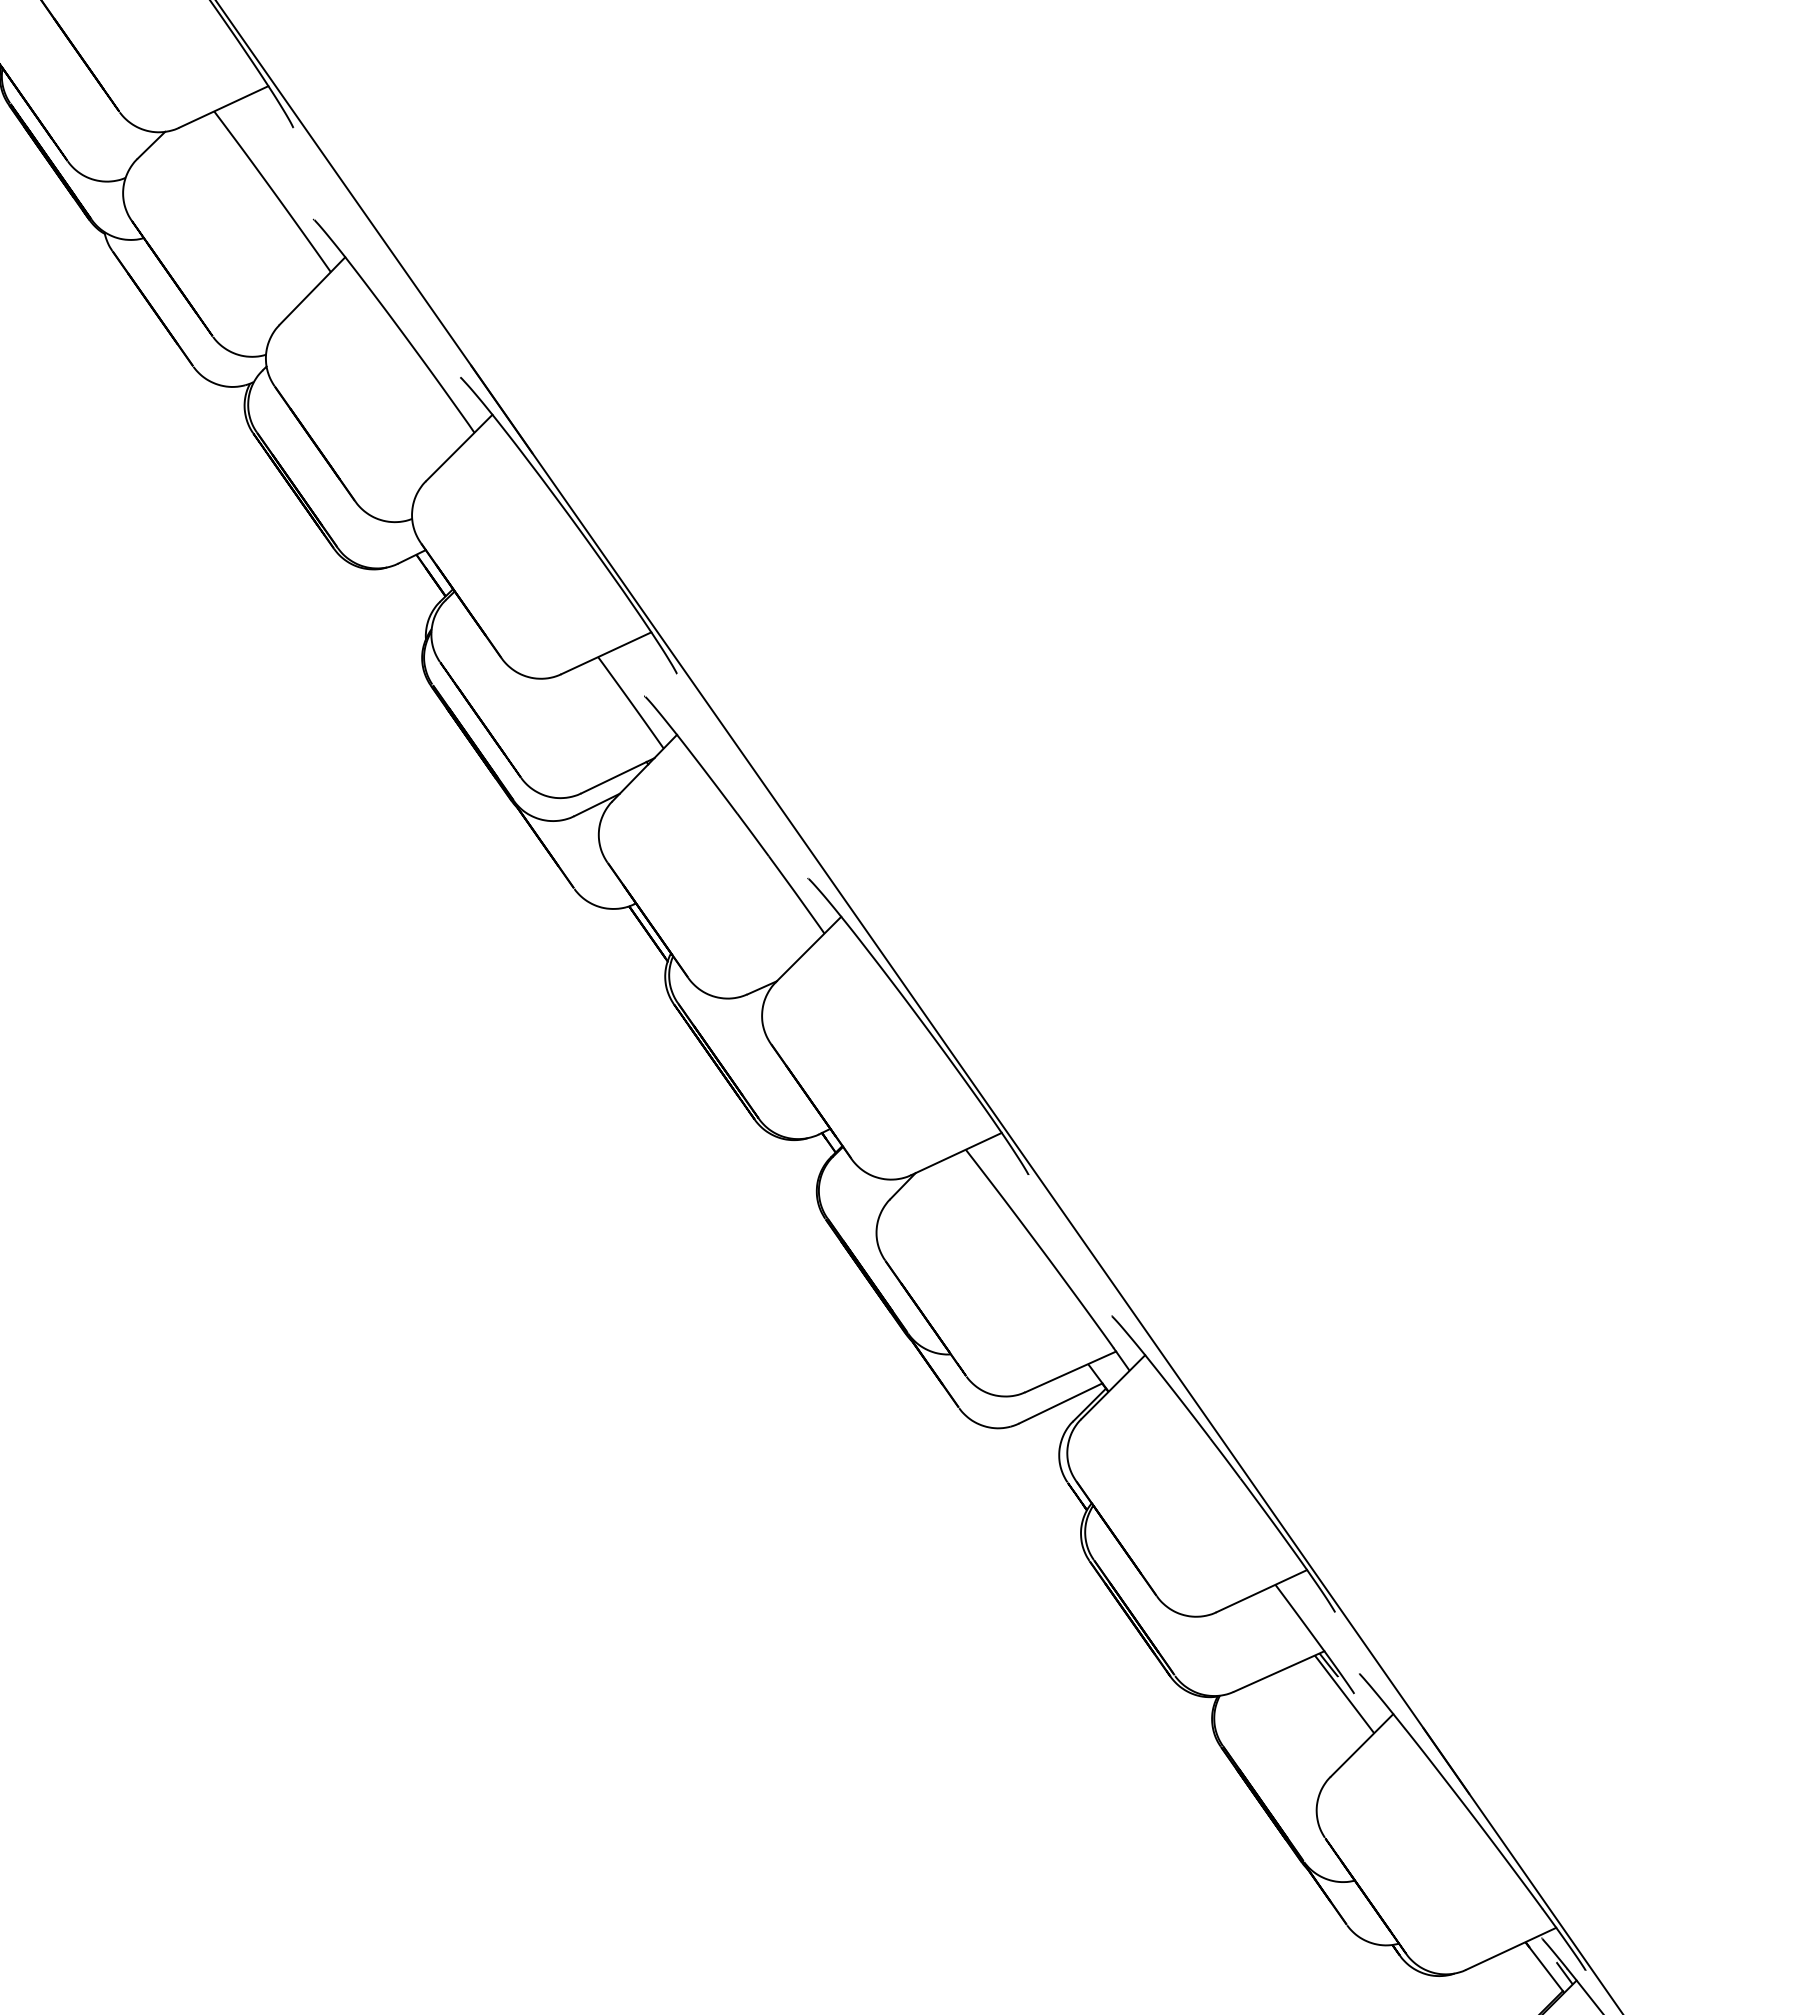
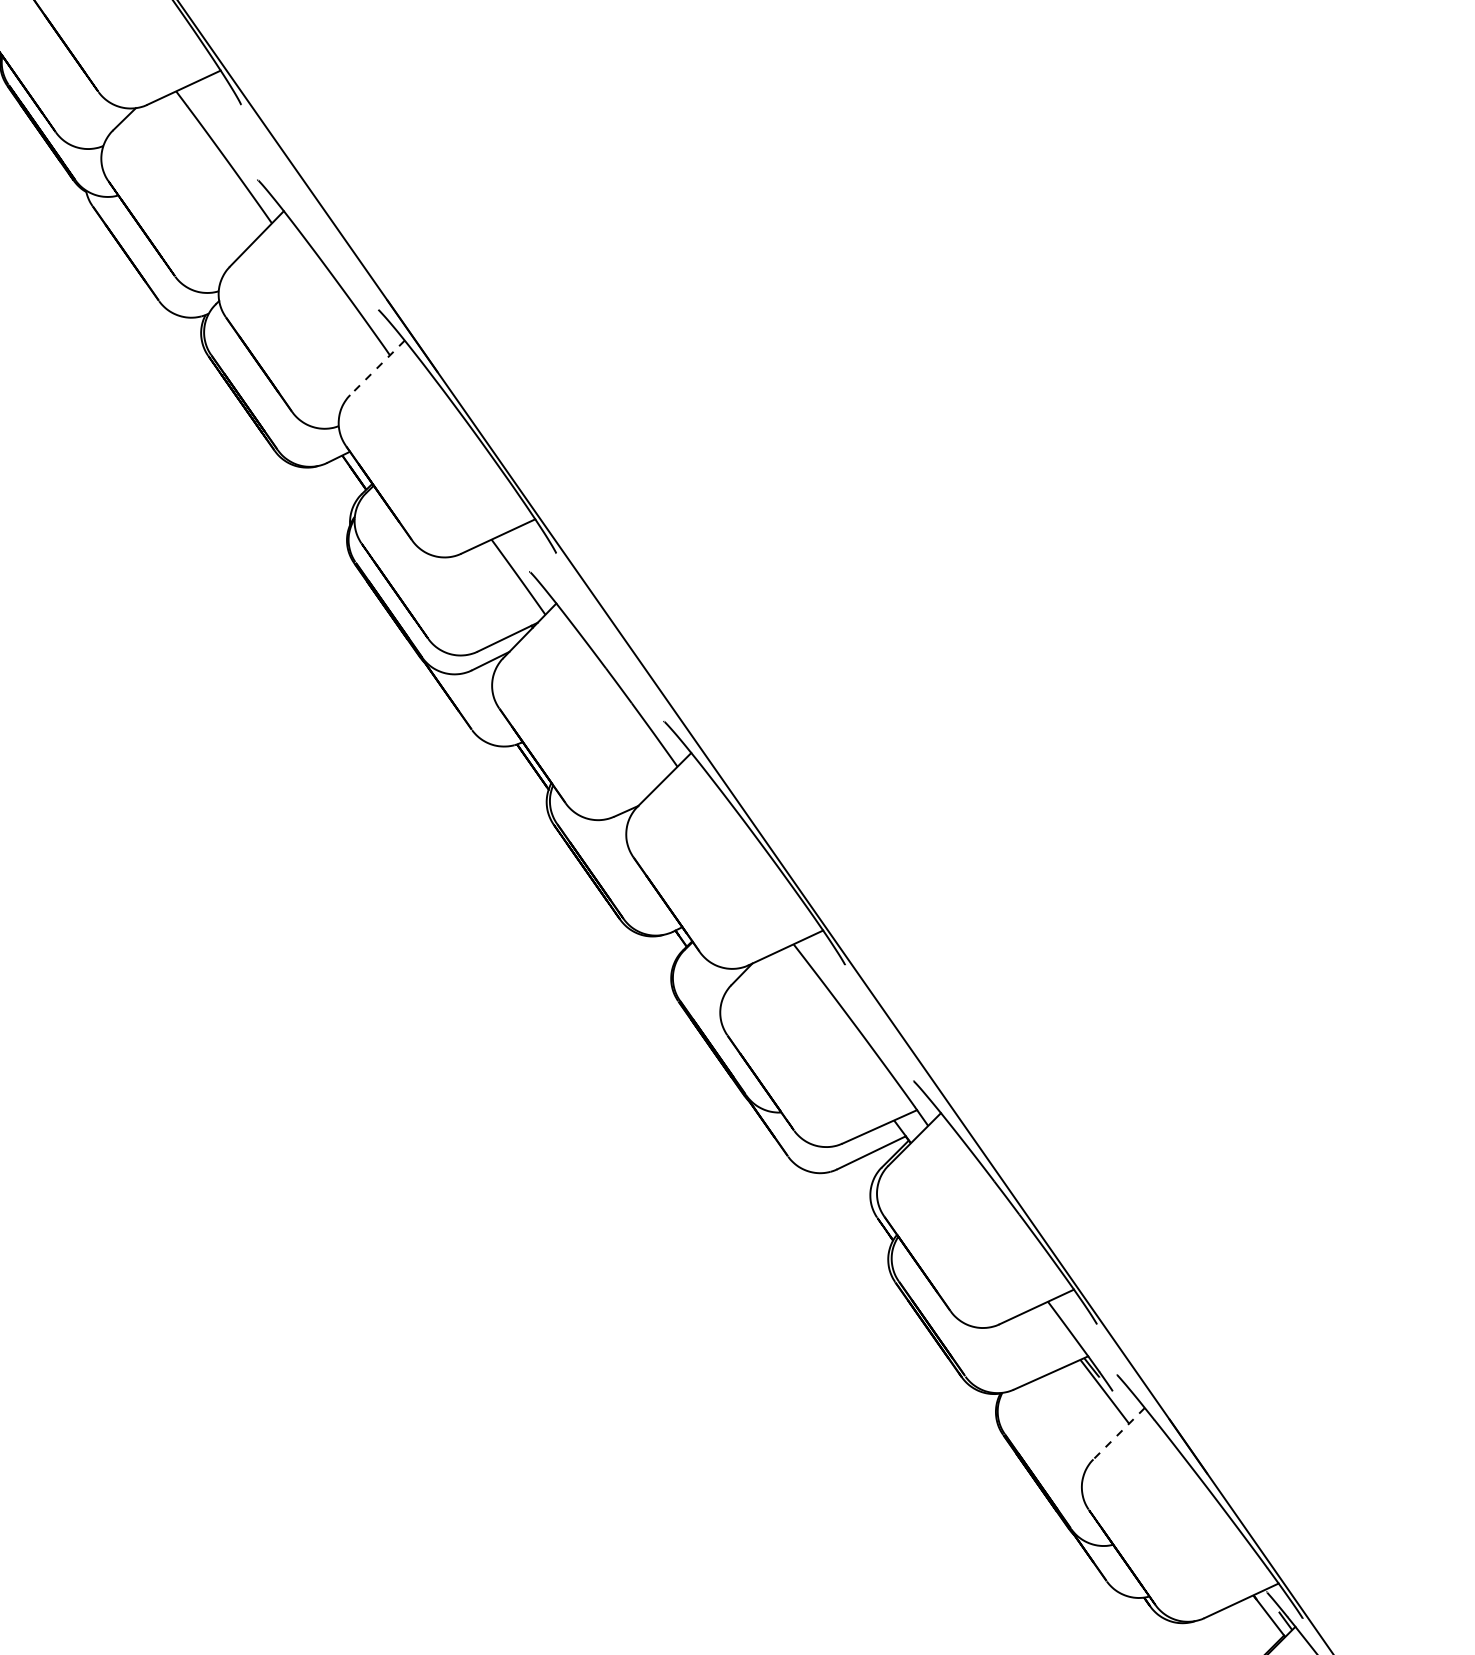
line: (459, 447) -> (377, 367), solid -> dashed
line: (1361, 1745) -> (1118, 1433), solid -> dashed

